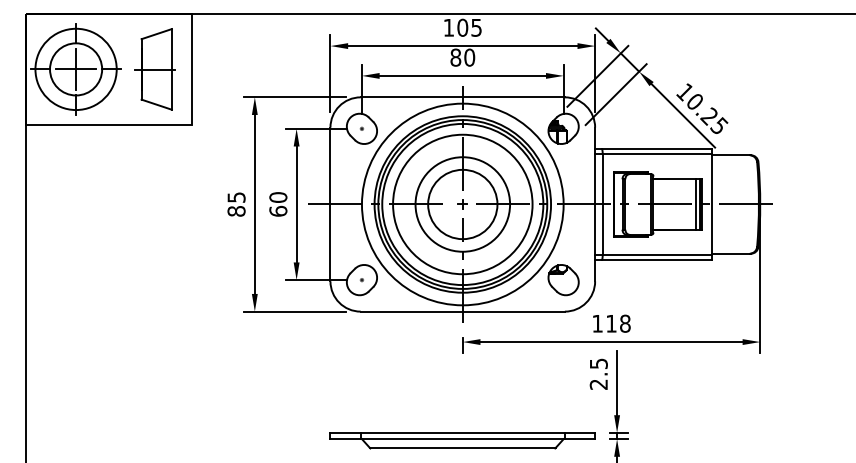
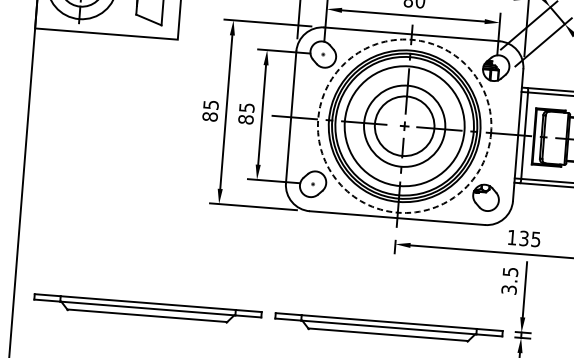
text: (278, 204) -> (246, 113), 60 -> 85
circle: (462, 204) -> (404, 126), solid -> dashed
text: (618, 323) -> (530, 238), 118 -> 135
text: (598, 384) -> (508, 289), 2.5 -> 3.5
part: (181, 440) -> (147, 309), added

